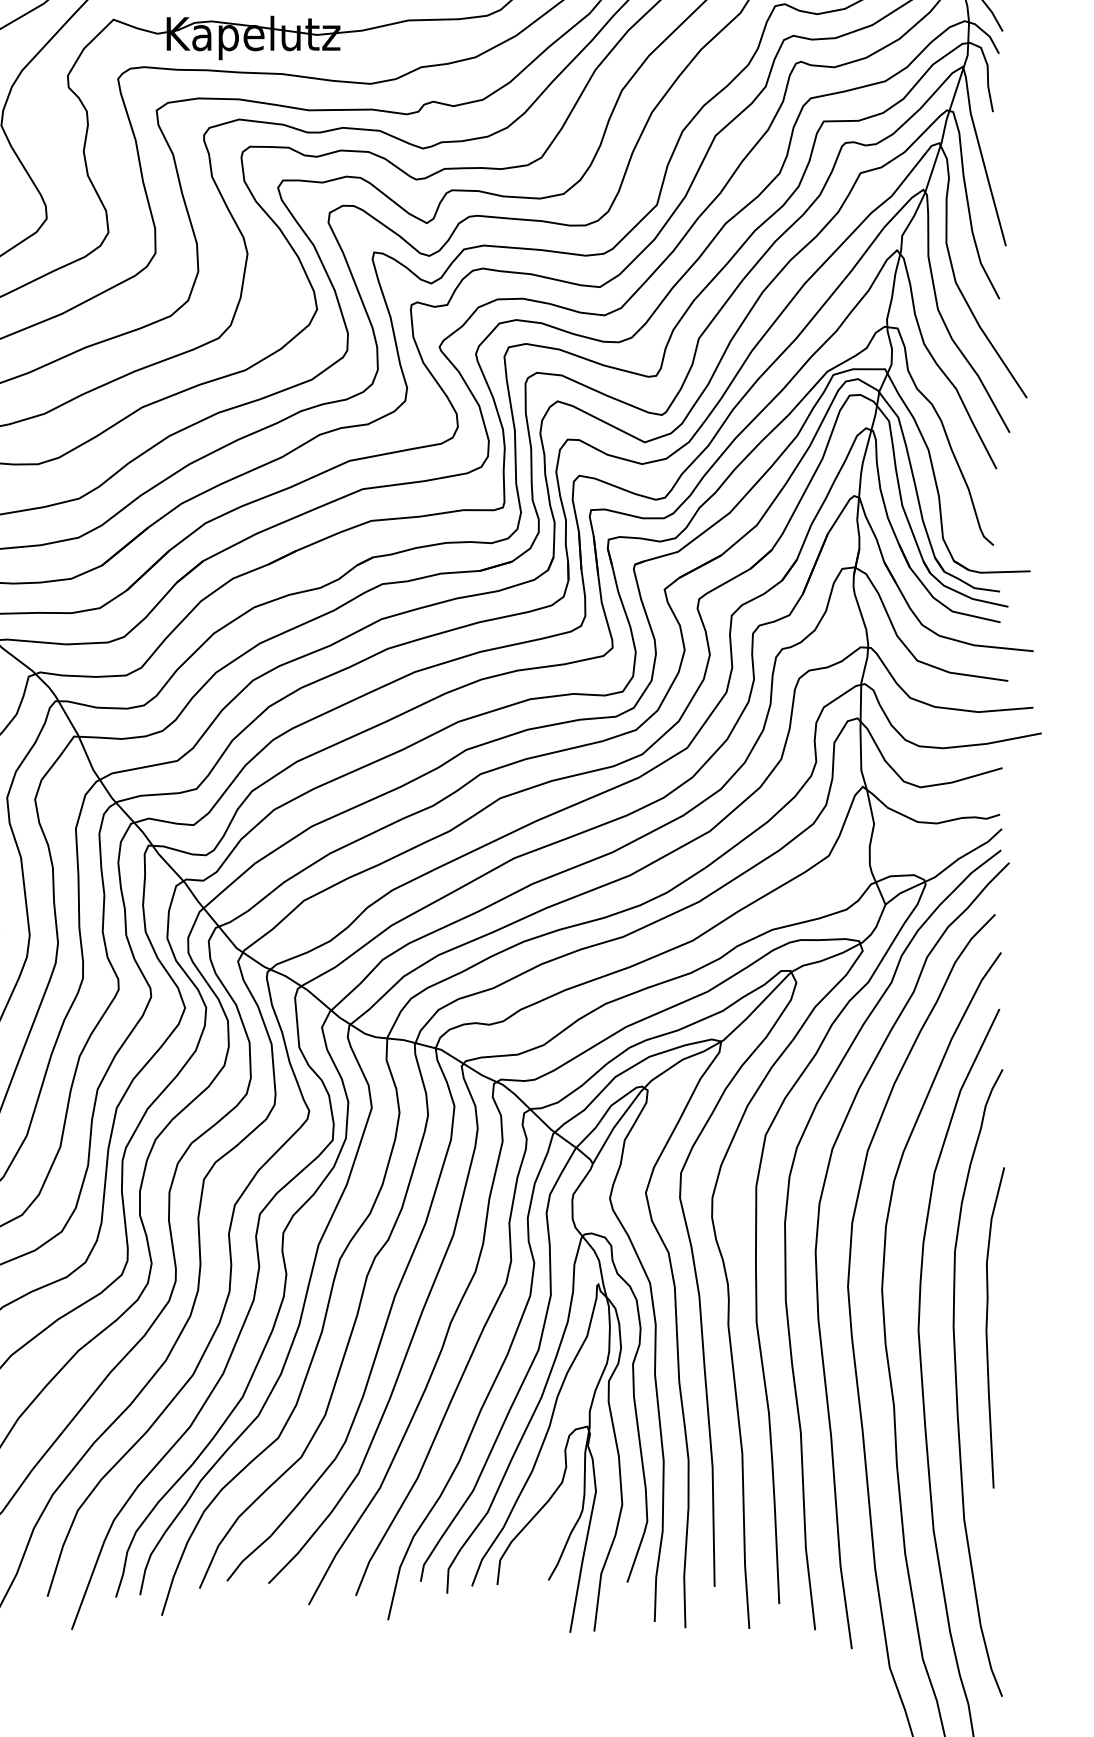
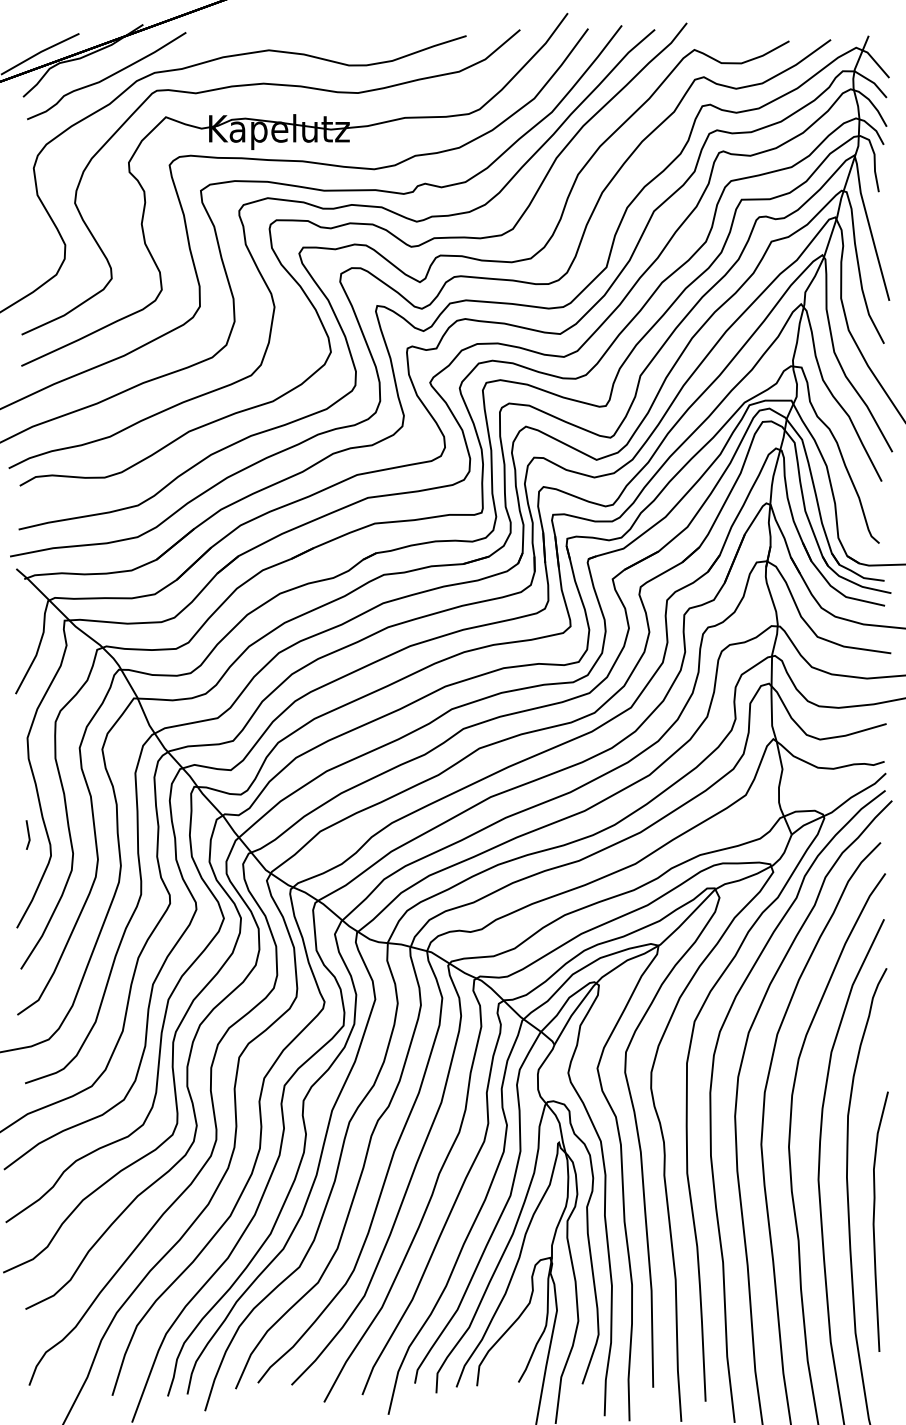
curve: (987, 1327) -> (874, 1221), moved

